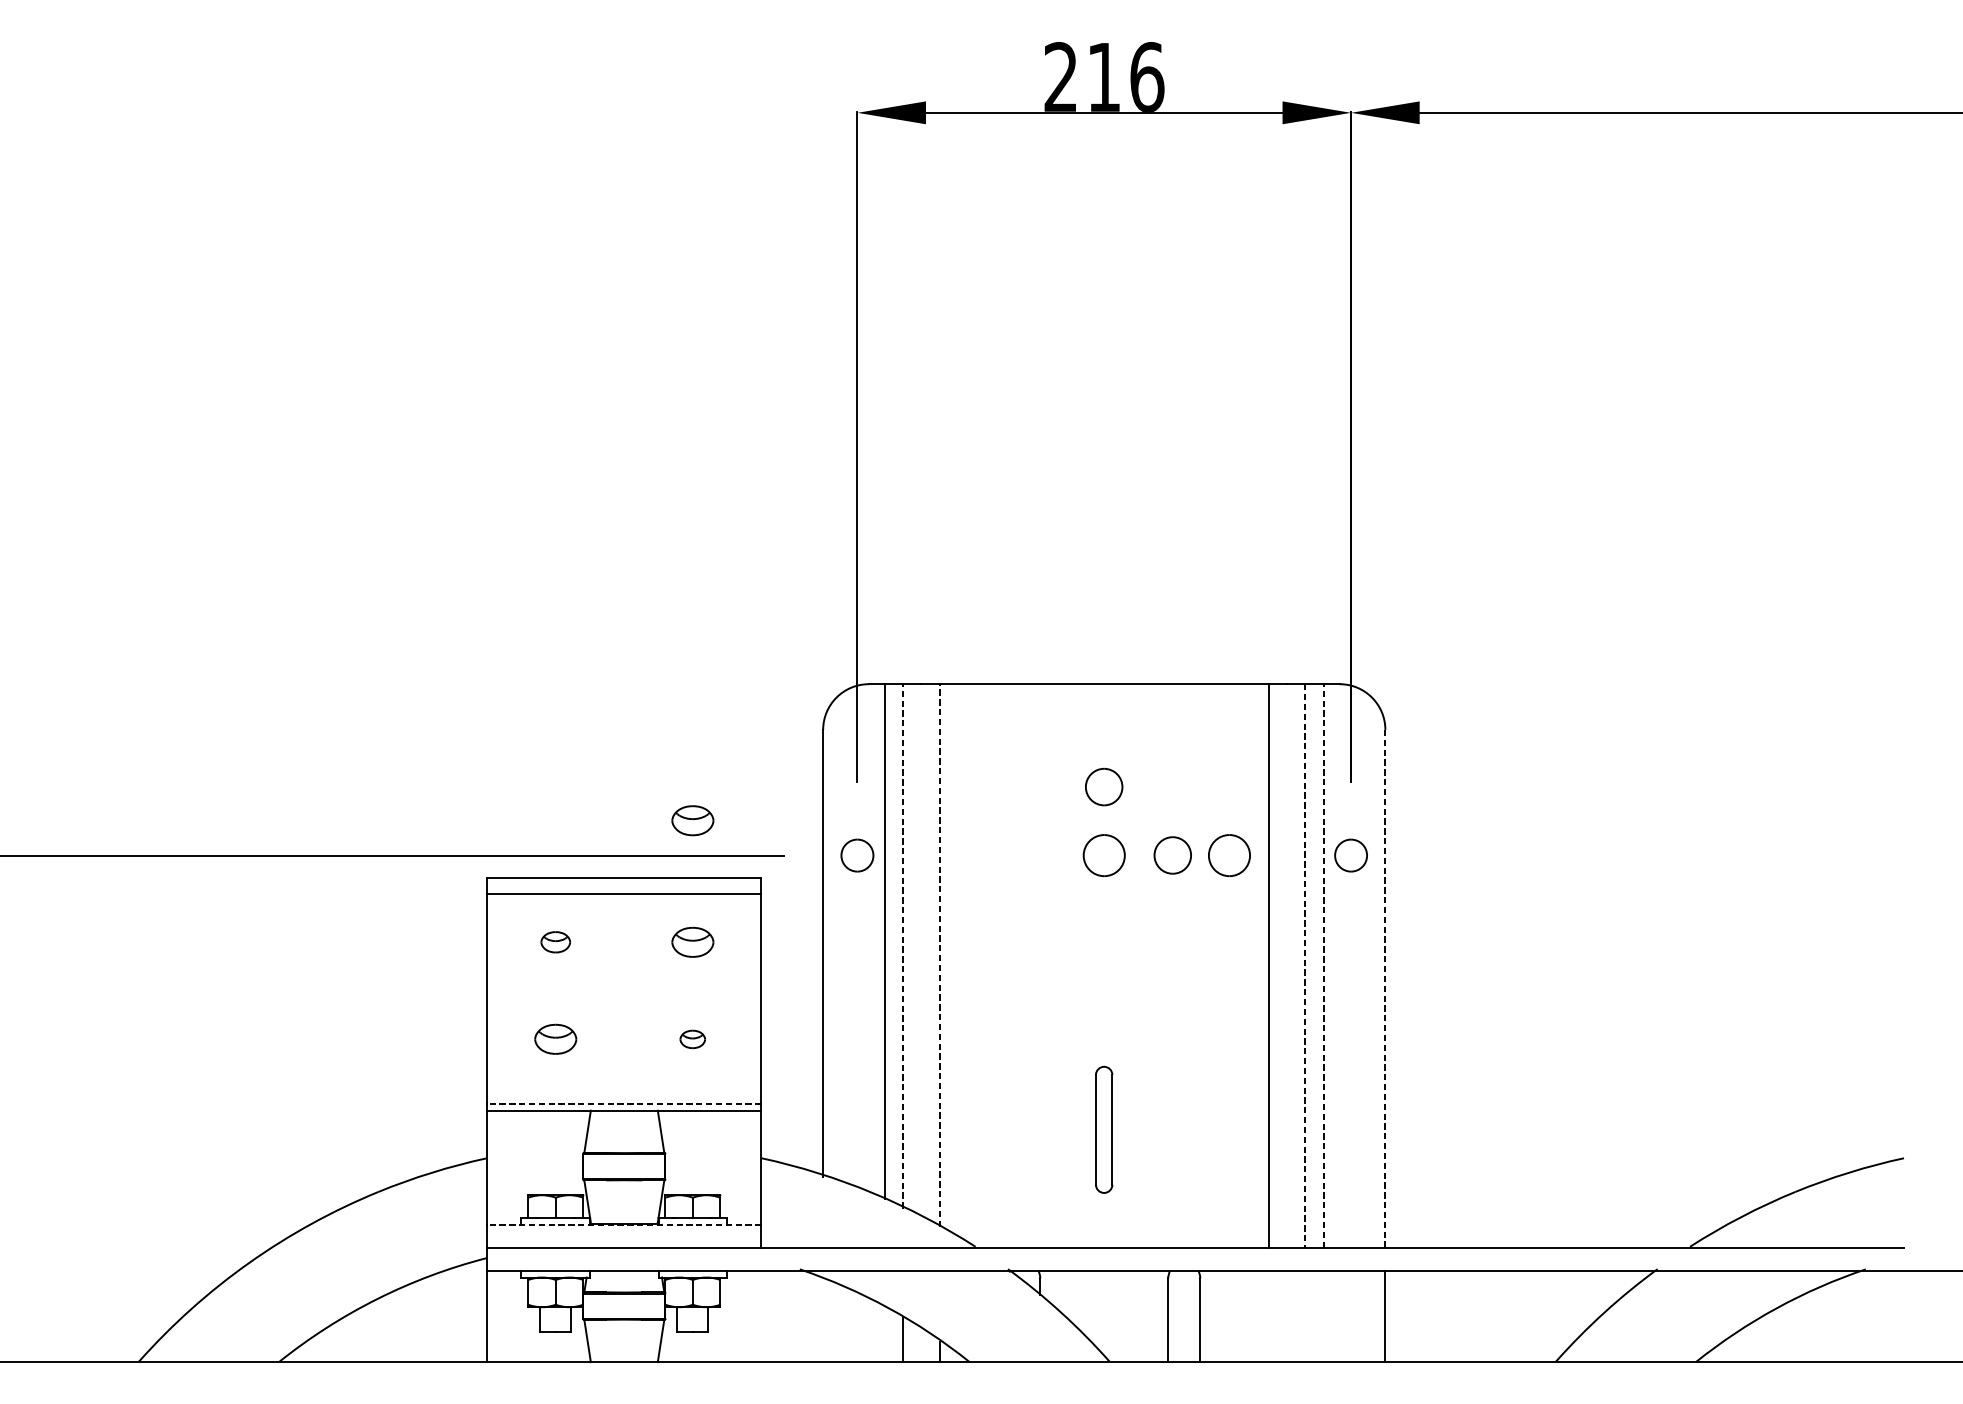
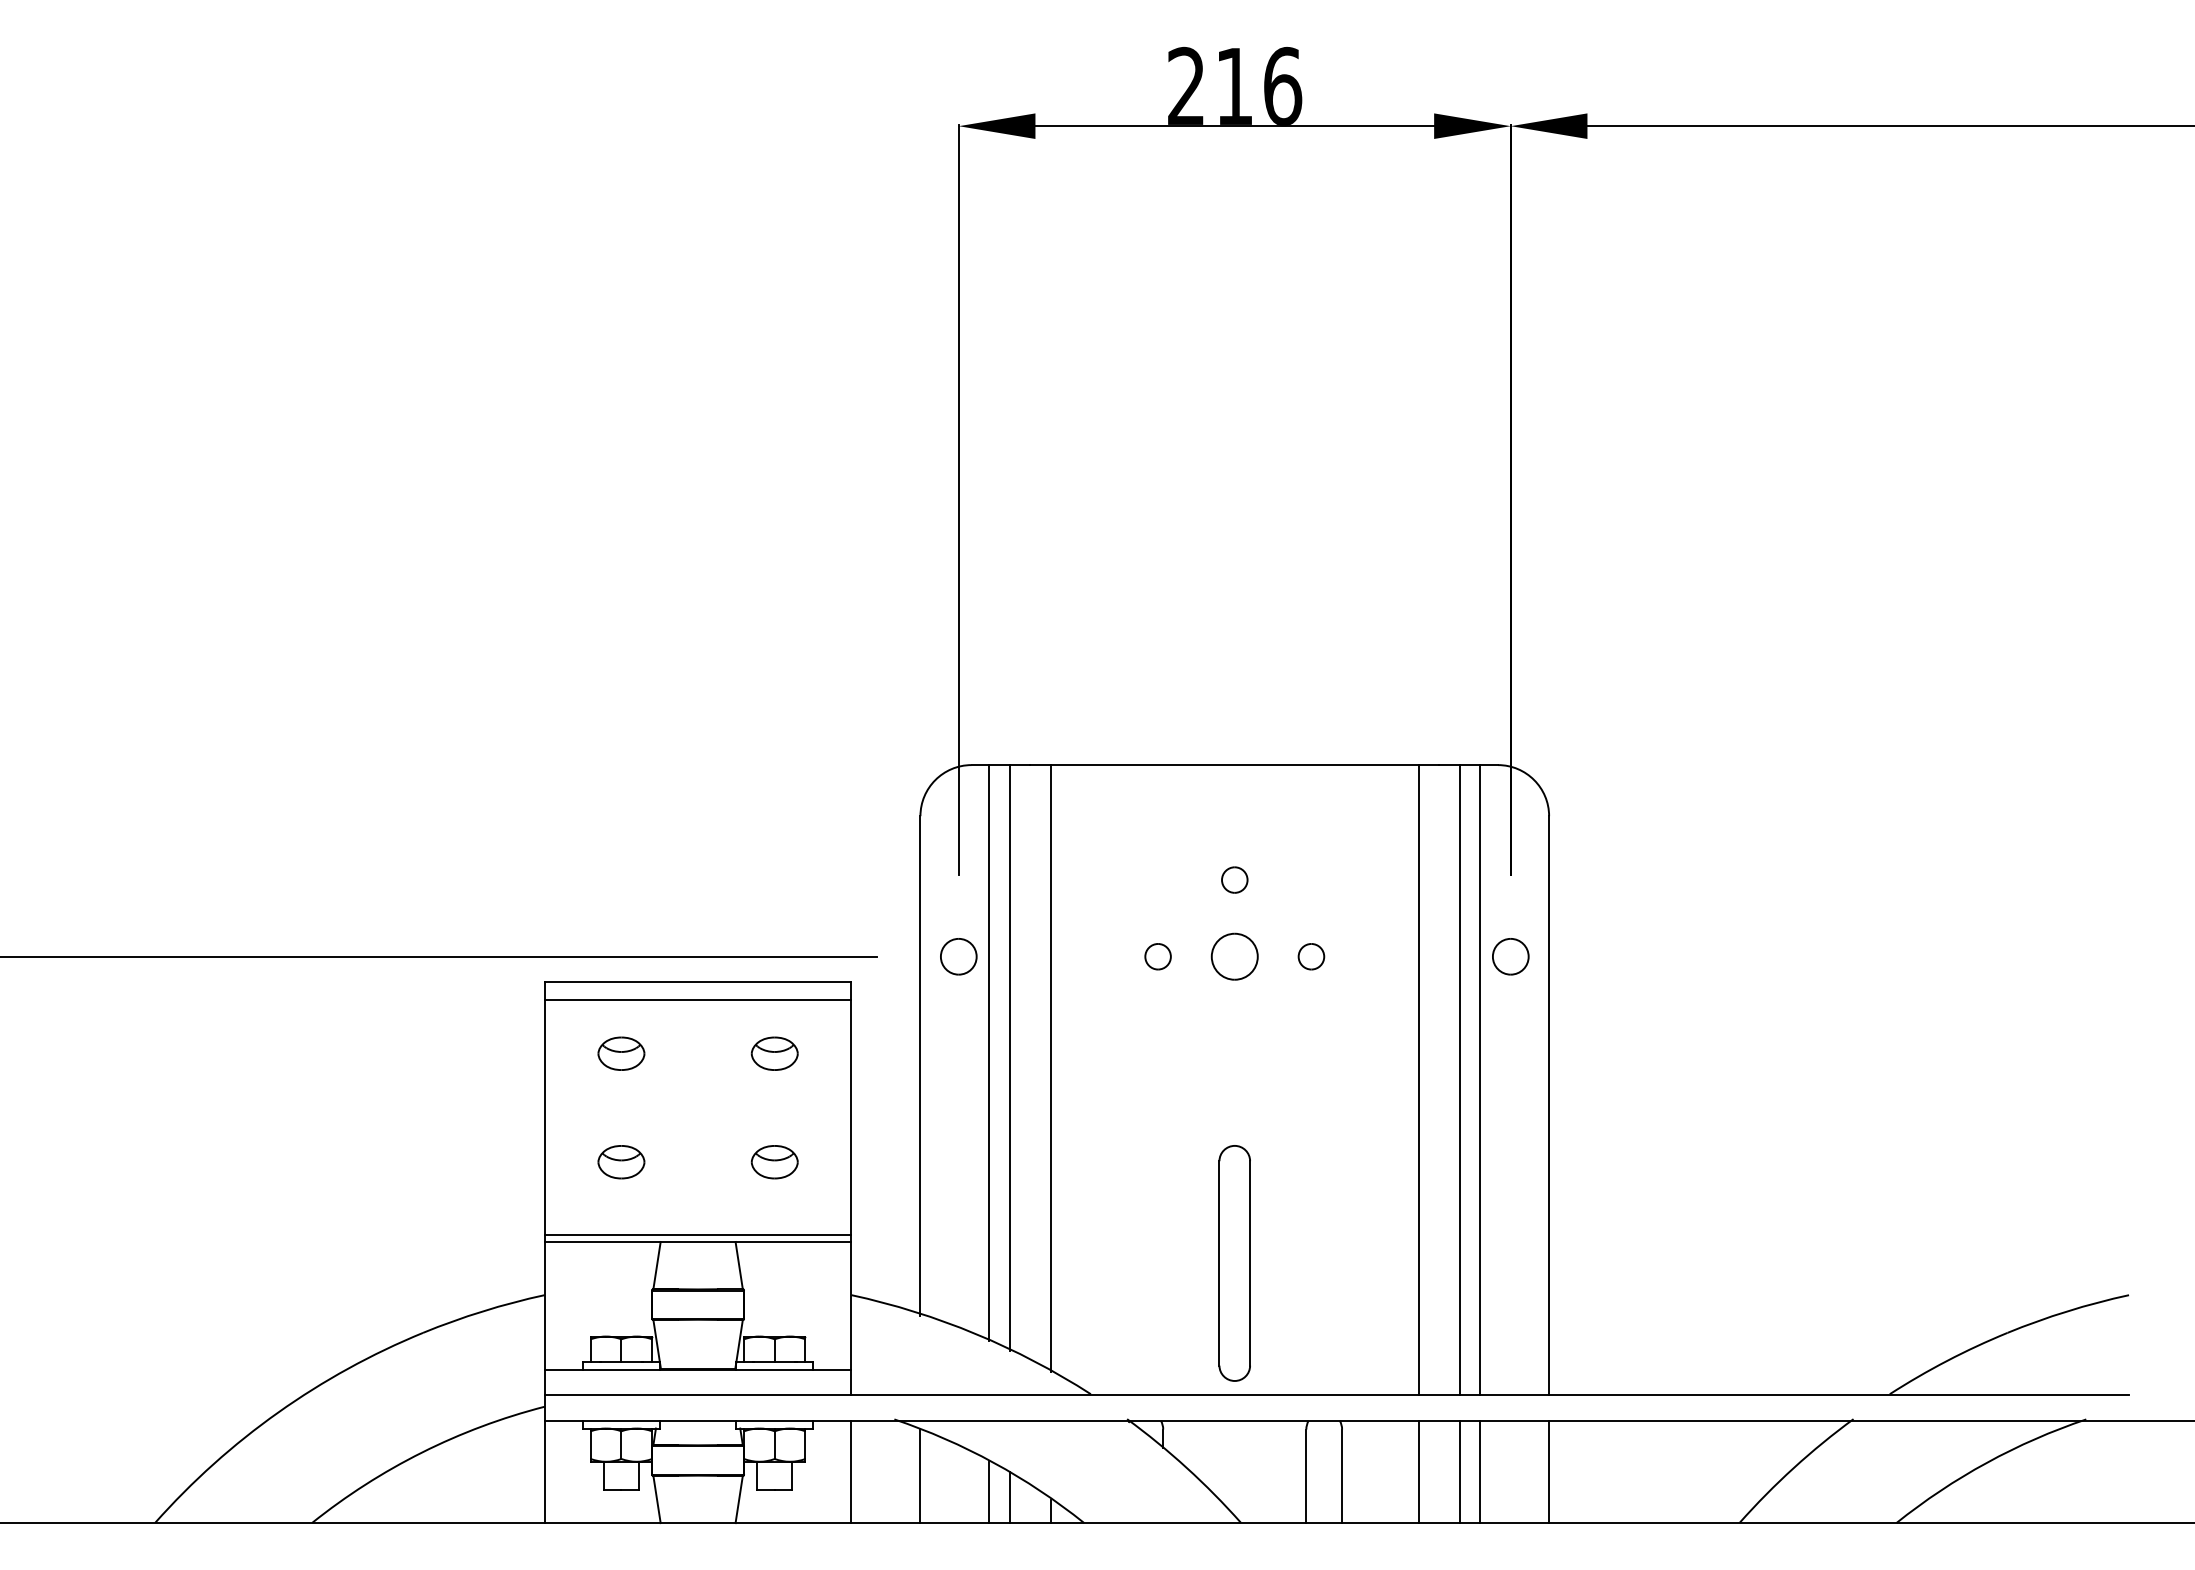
part: (1104, 786) -> (1234, 879), size x0.62
part: (692, 820) -> (774, 917), removed
part: (1035, 855) -> (1157, 956), added
part: (1172, 855) -> (1311, 956), size x0.62
part: (1229, 855) -> (1374, 956), removed
part: (555, 942) -> (621, 1053), size x1.43
line: (902, 945) -> (1009, 1057), dashed -> solid
line: (939, 955) -> (1050, 1068), dashed -> solid
line: (1324, 965) -> (1480, 1079), dashed -> solid
line: (1305, 966) -> (1459, 1080), dashed -> solid
line: (1385, 988) -> (1549, 1105), dashed -> solid
part: (692, 1039) -> (774, 1162), size x1.67
line: (623, 1103) -> (697, 1234), dashed -> solid
part: (1104, 1129) -> (1234, 1263), size x1.67
line: (623, 1224) -> (697, 1369), dashed -> solid
line: (761, 1315) -> (851, 1471), added
line: (1268, 1315) -> (1418, 1471), added
line: (1305, 1315) -> (1459, 1471), added
line: (1324, 1315) -> (1480, 1471), added
line: (823, 1320) -> (920, 1476), added
line: (884, 1334) -> (989, 1492), added

